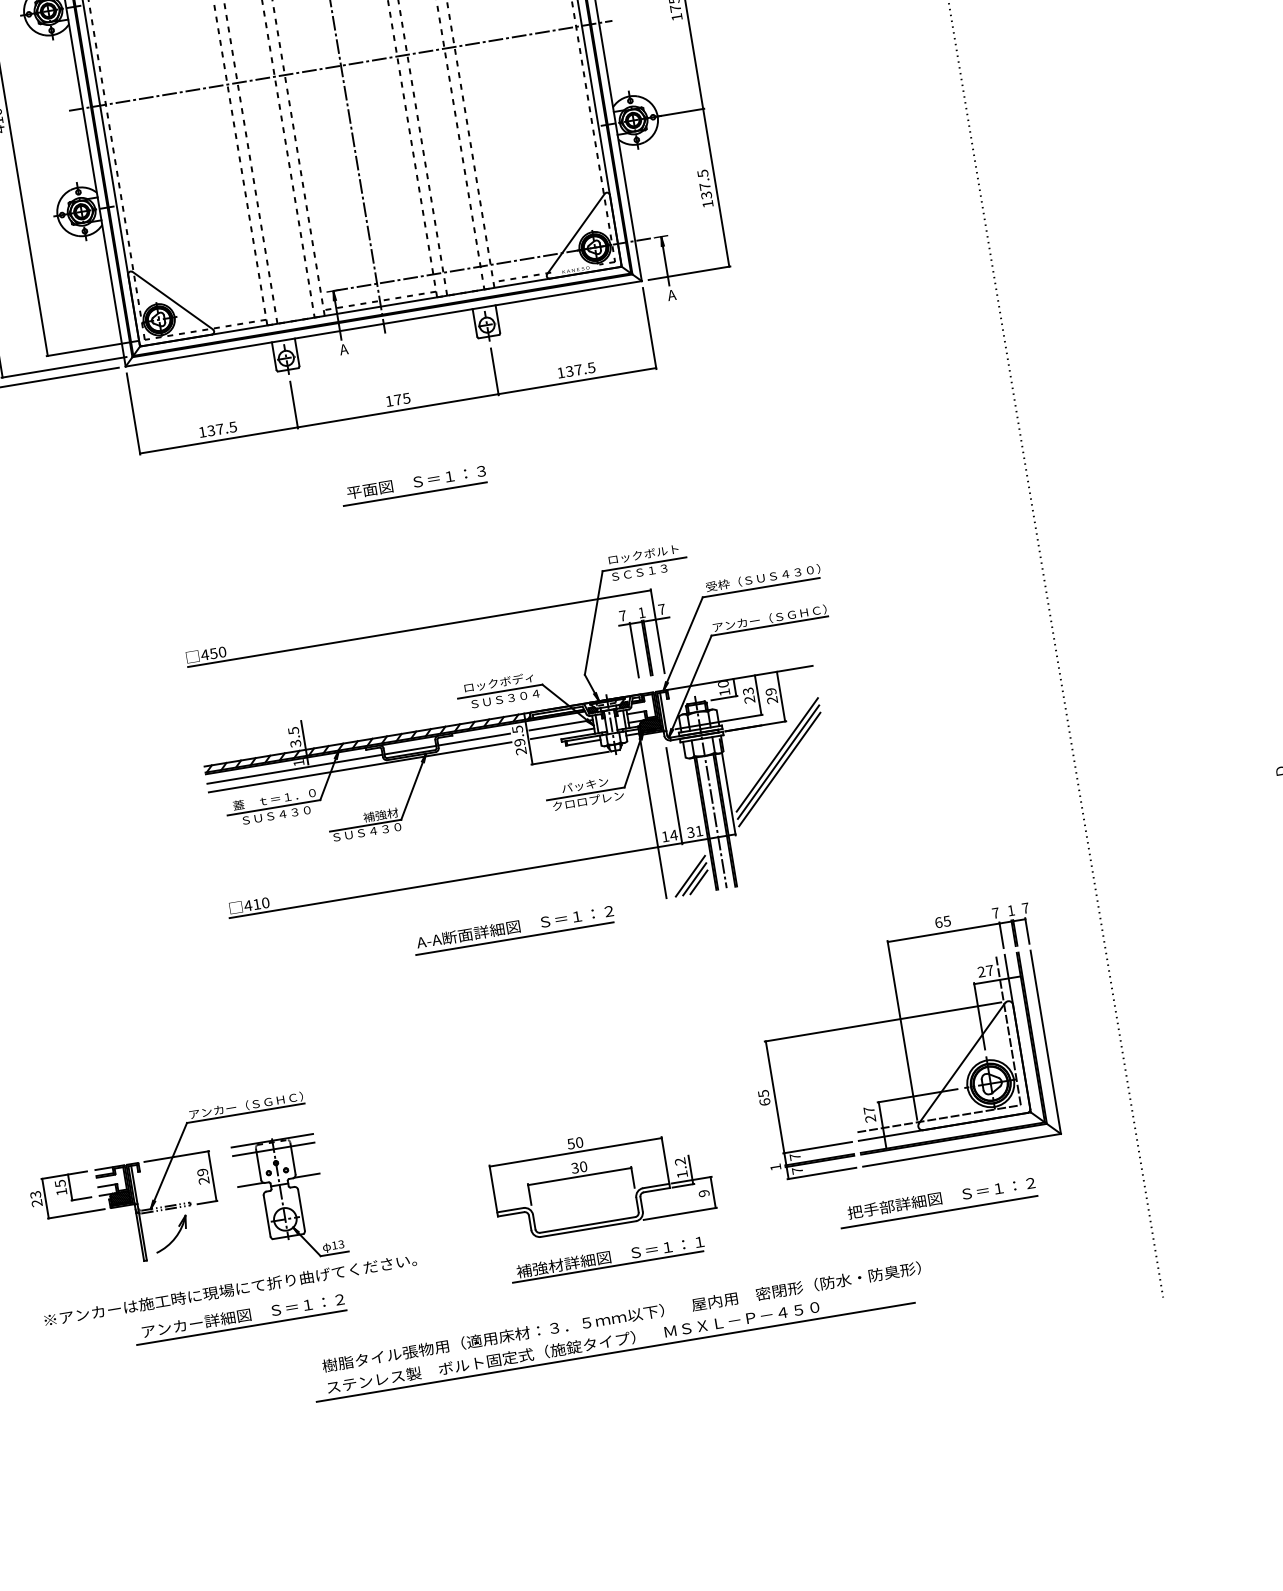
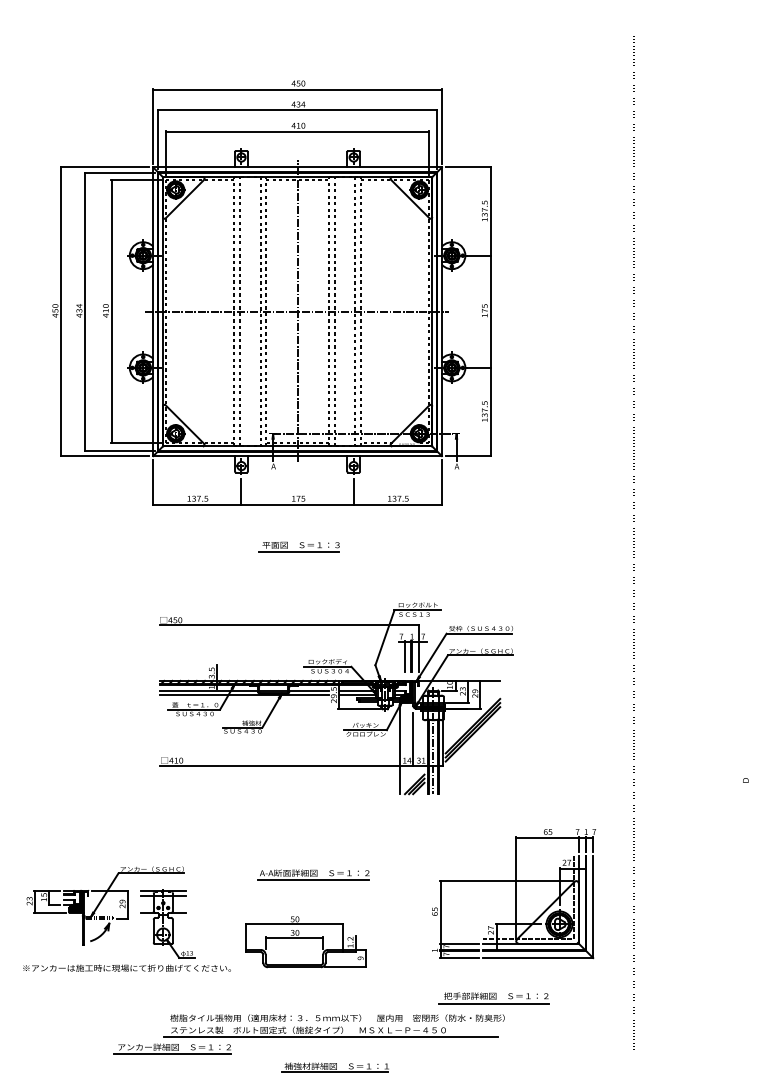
part: (513, 929) -> (313, 874), moved
part: (600, 1181) -> (305, 942), moved
part: (937, 1203) -> (493, 998), moved
part: (606, 1259) -> (334, 1067), moved
part: (239, 1318) -> (172, 1048), moved

